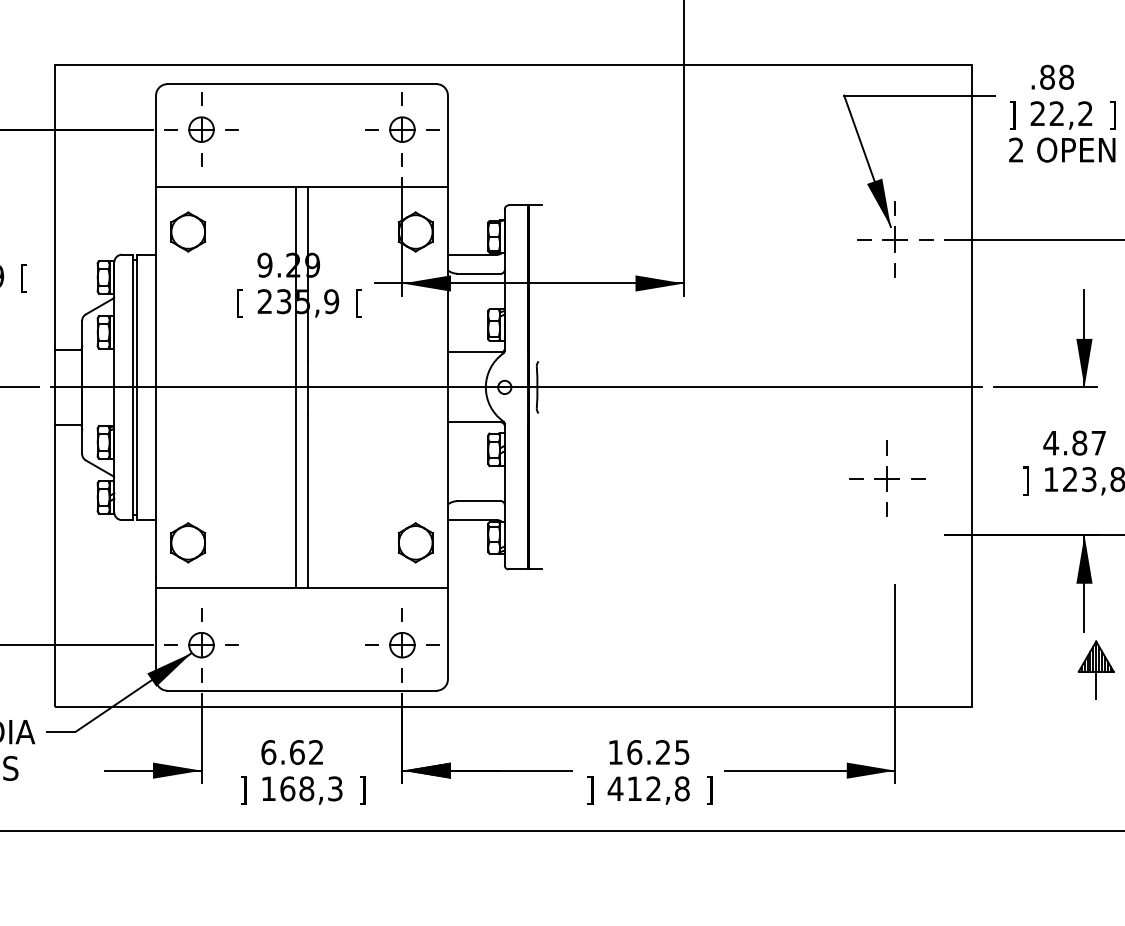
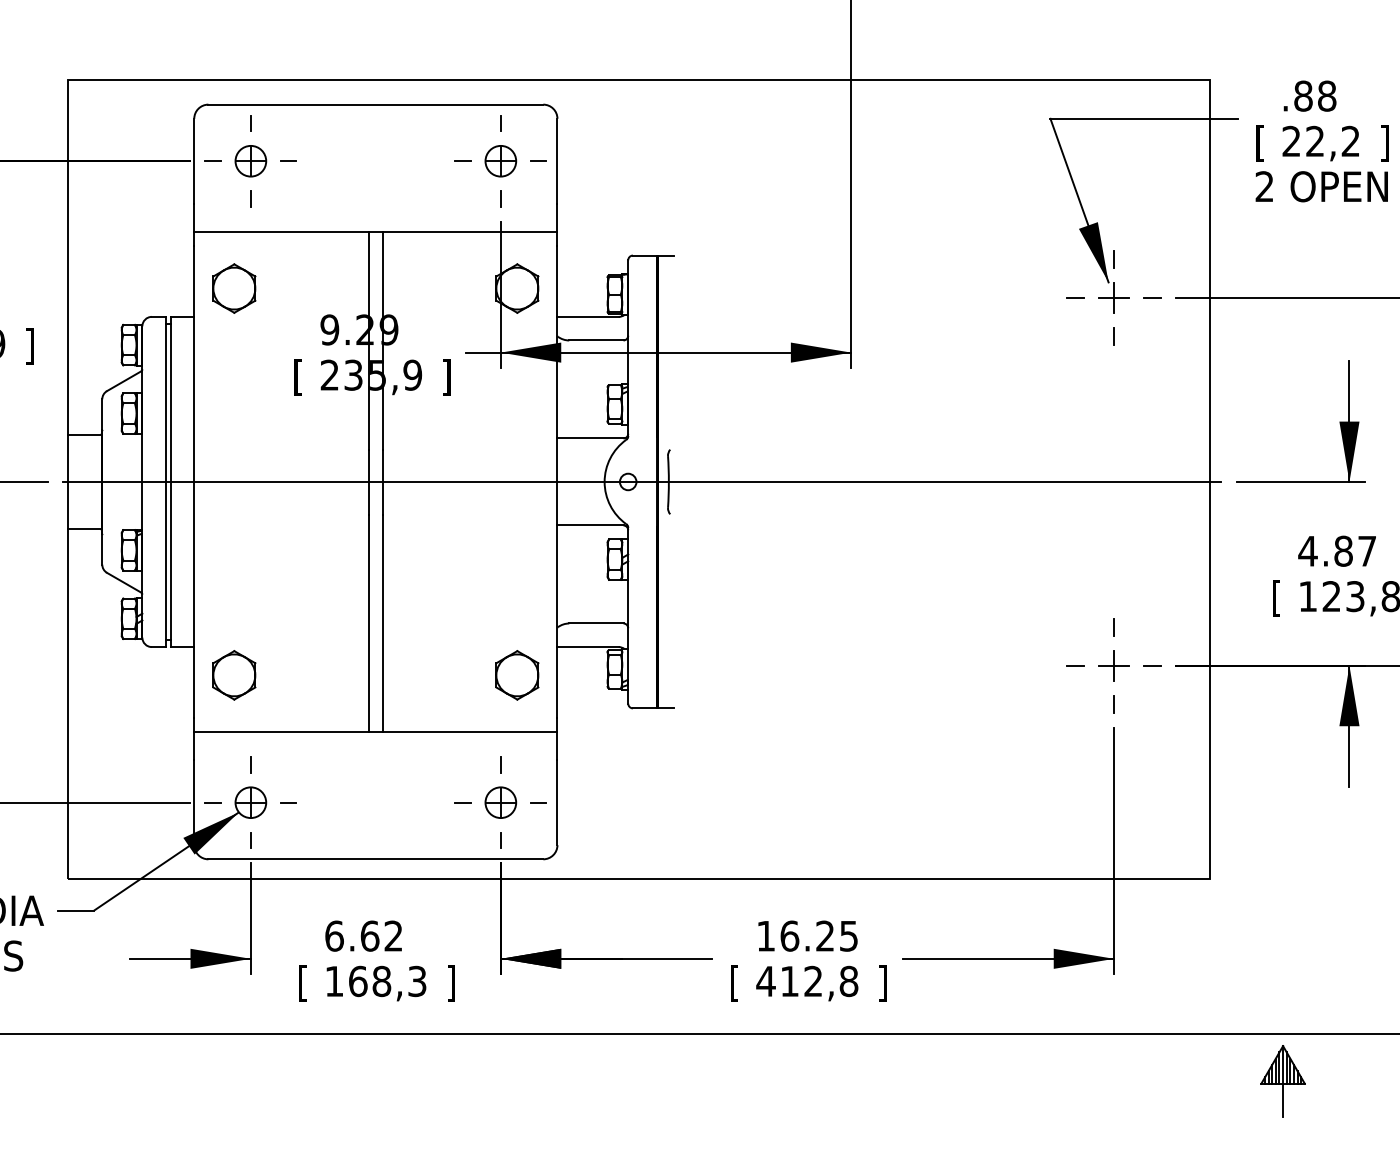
text: (1012, 115) -> (1259, 143), ] -> [
text: (23, 278) -> (29, 346), [ -> ]
text: (358, 303) -> (446, 377), [ -> ]
part: (886, 478) -> (1113, 665), moved
text: (1025, 481) -> (1276, 598), ] -> [
part: (1095, 669) -> (1282, 1081), moved
text: (243, 790) -> (302, 983), ] -> [
text: (590, 790) -> (734, 983), ] -> [

